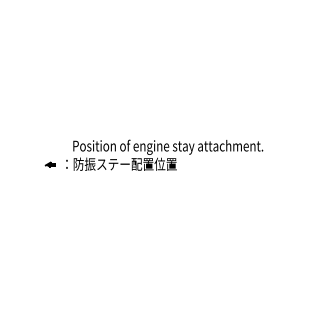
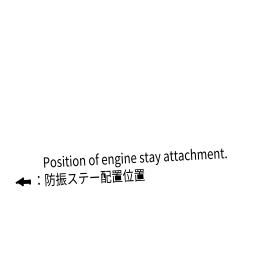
part: (50, 164) -> (23, 181), size x1.43

